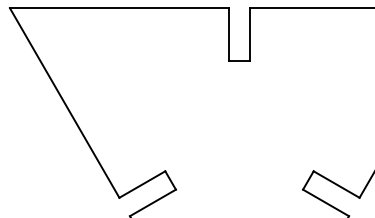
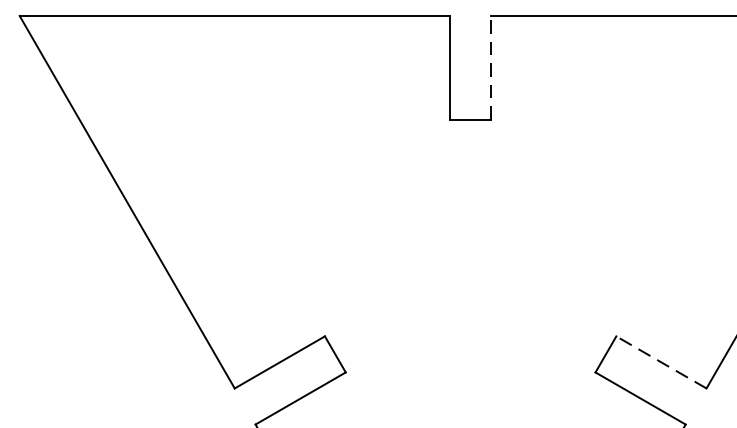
line: (250, 34) -> (492, 67), solid -> dashed
line: (336, 184) -> (661, 362), solid -> dashed

